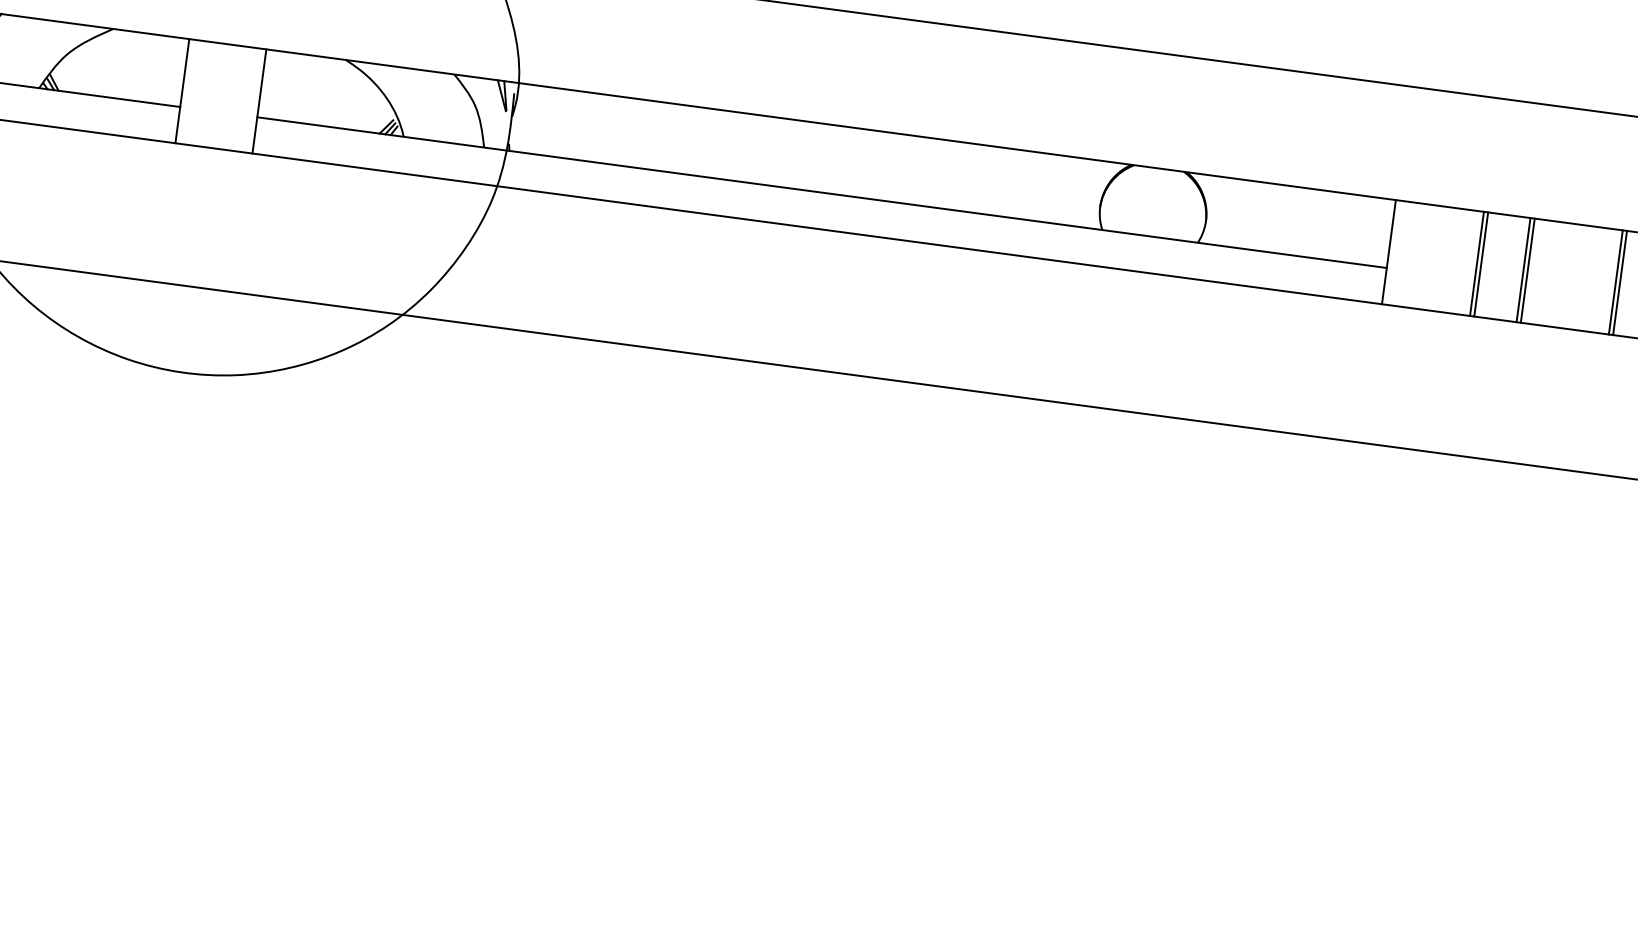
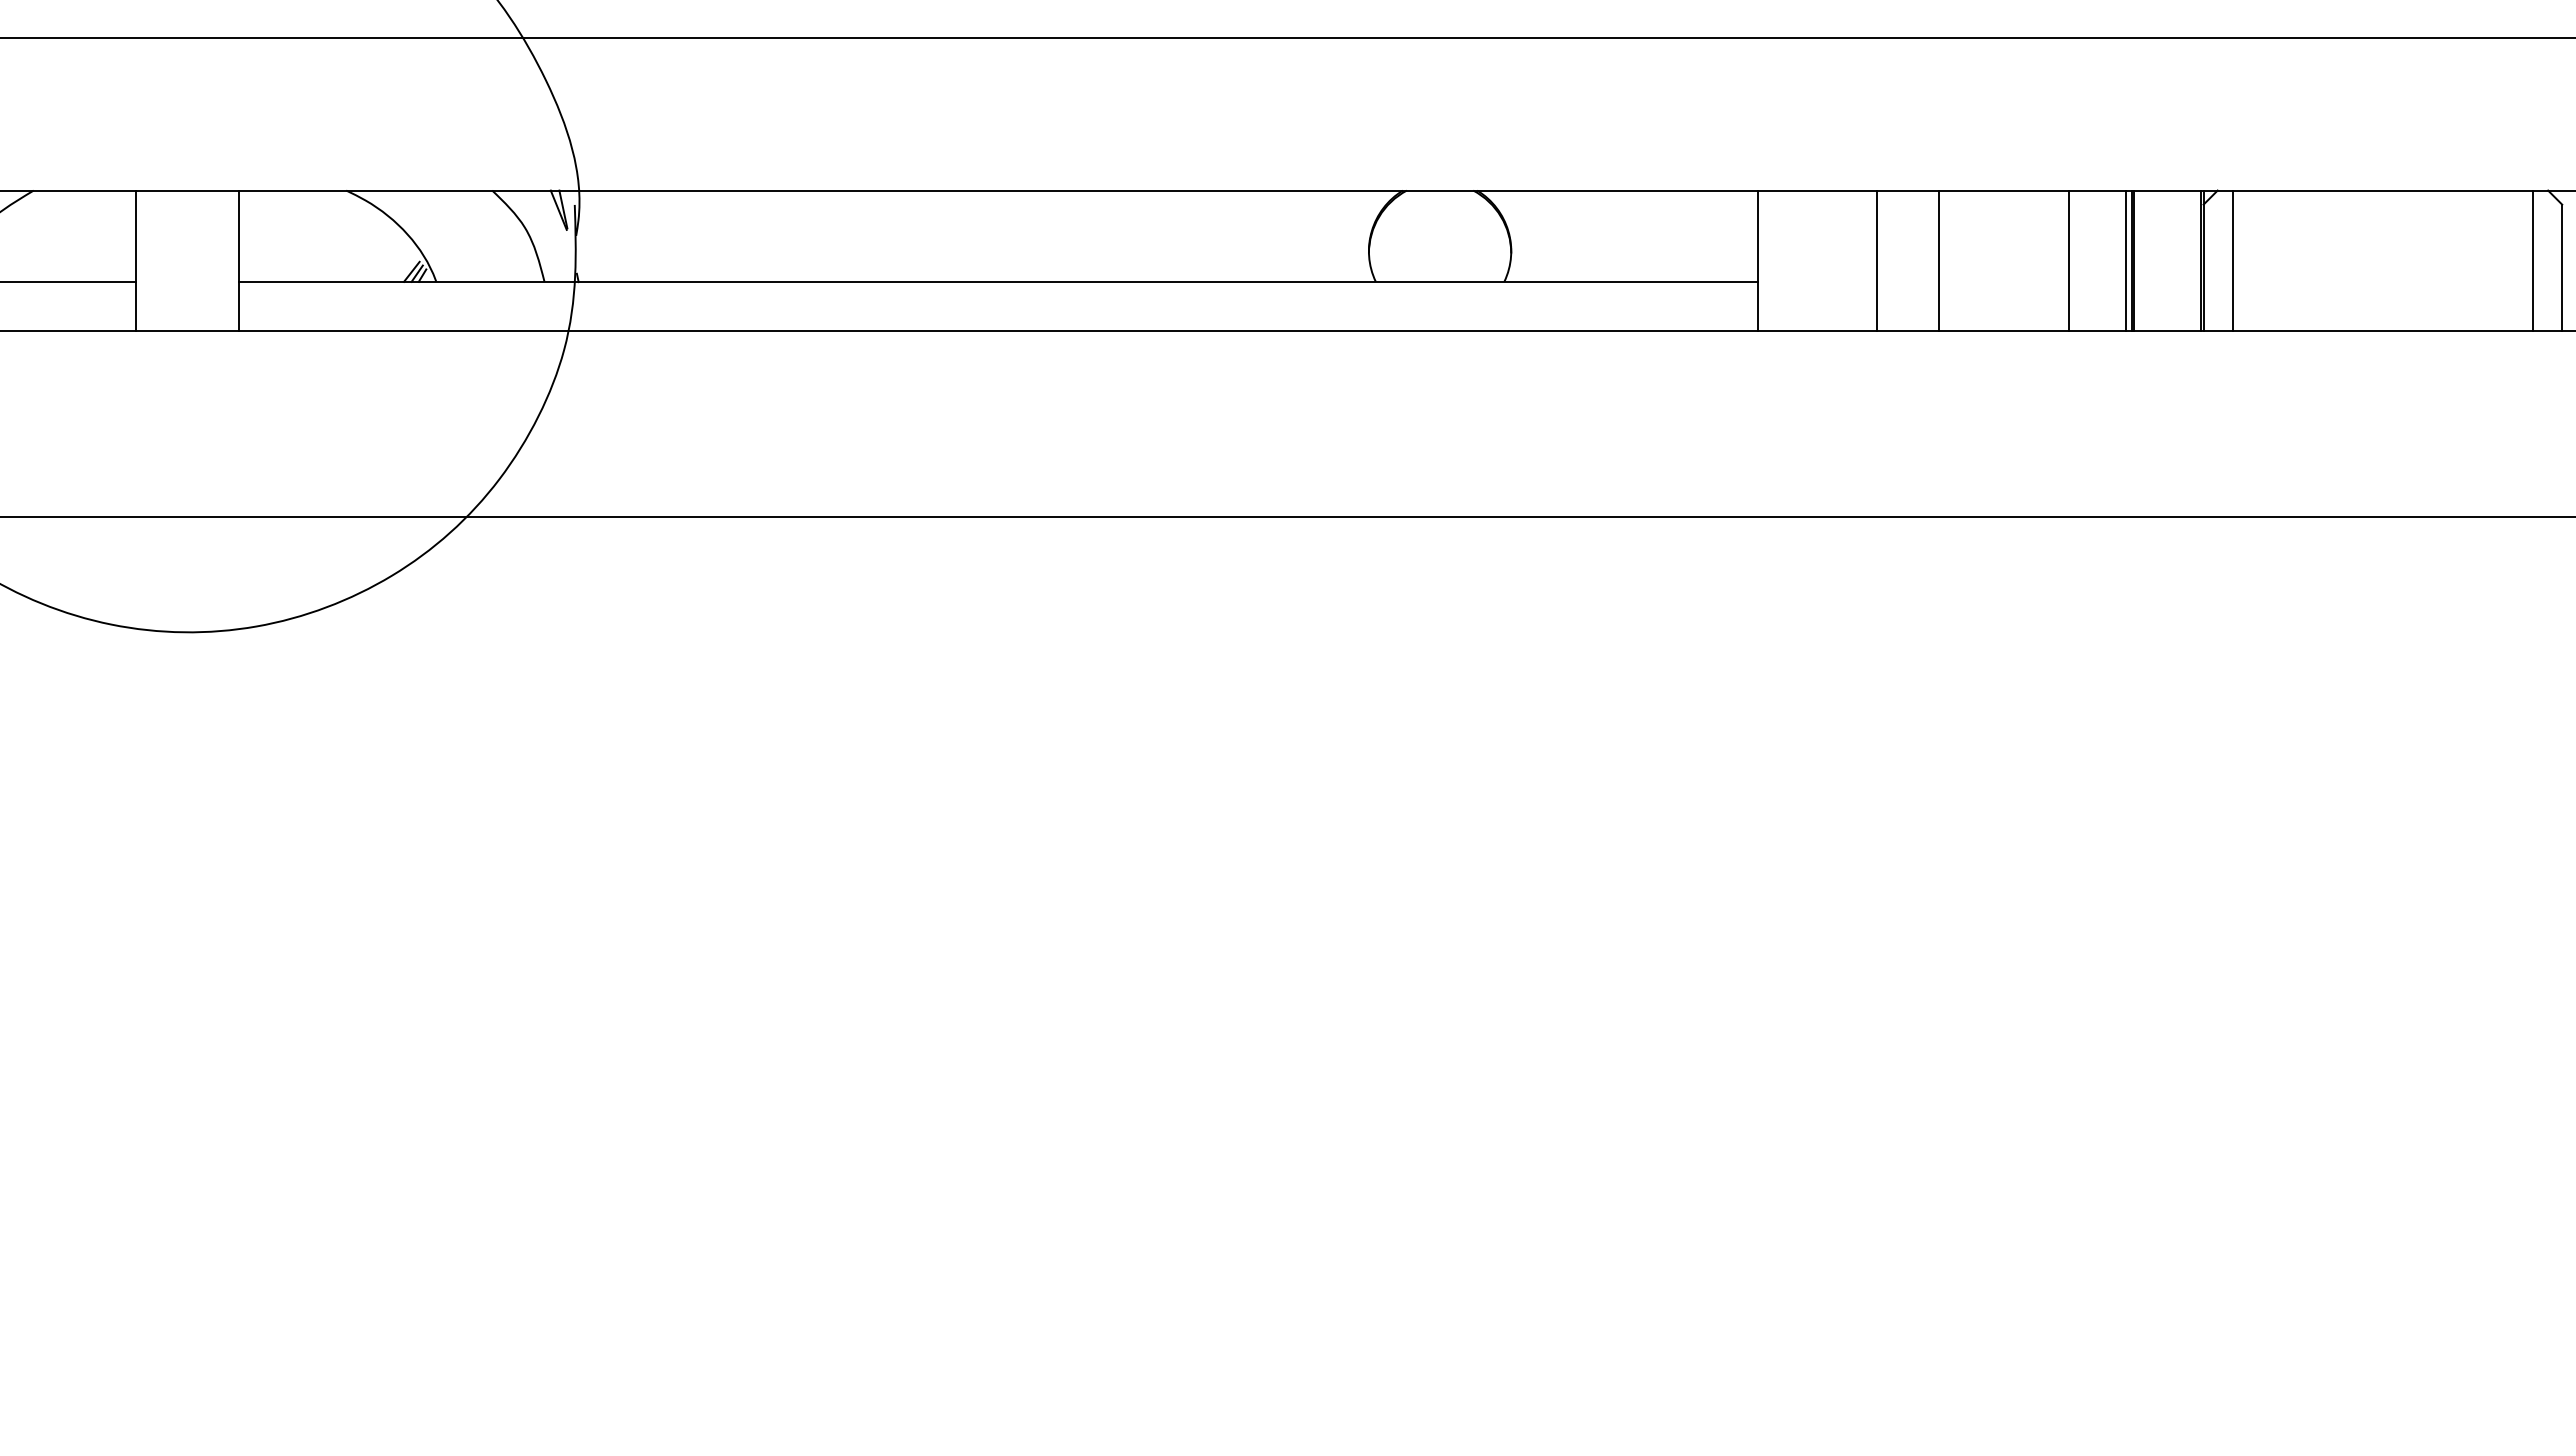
line: (1481, 264) -> (1882, 260), removed
line: (1528, 270) -> (1945, 260), removed
line: (1615, 282) -> (2063, 260), removed

